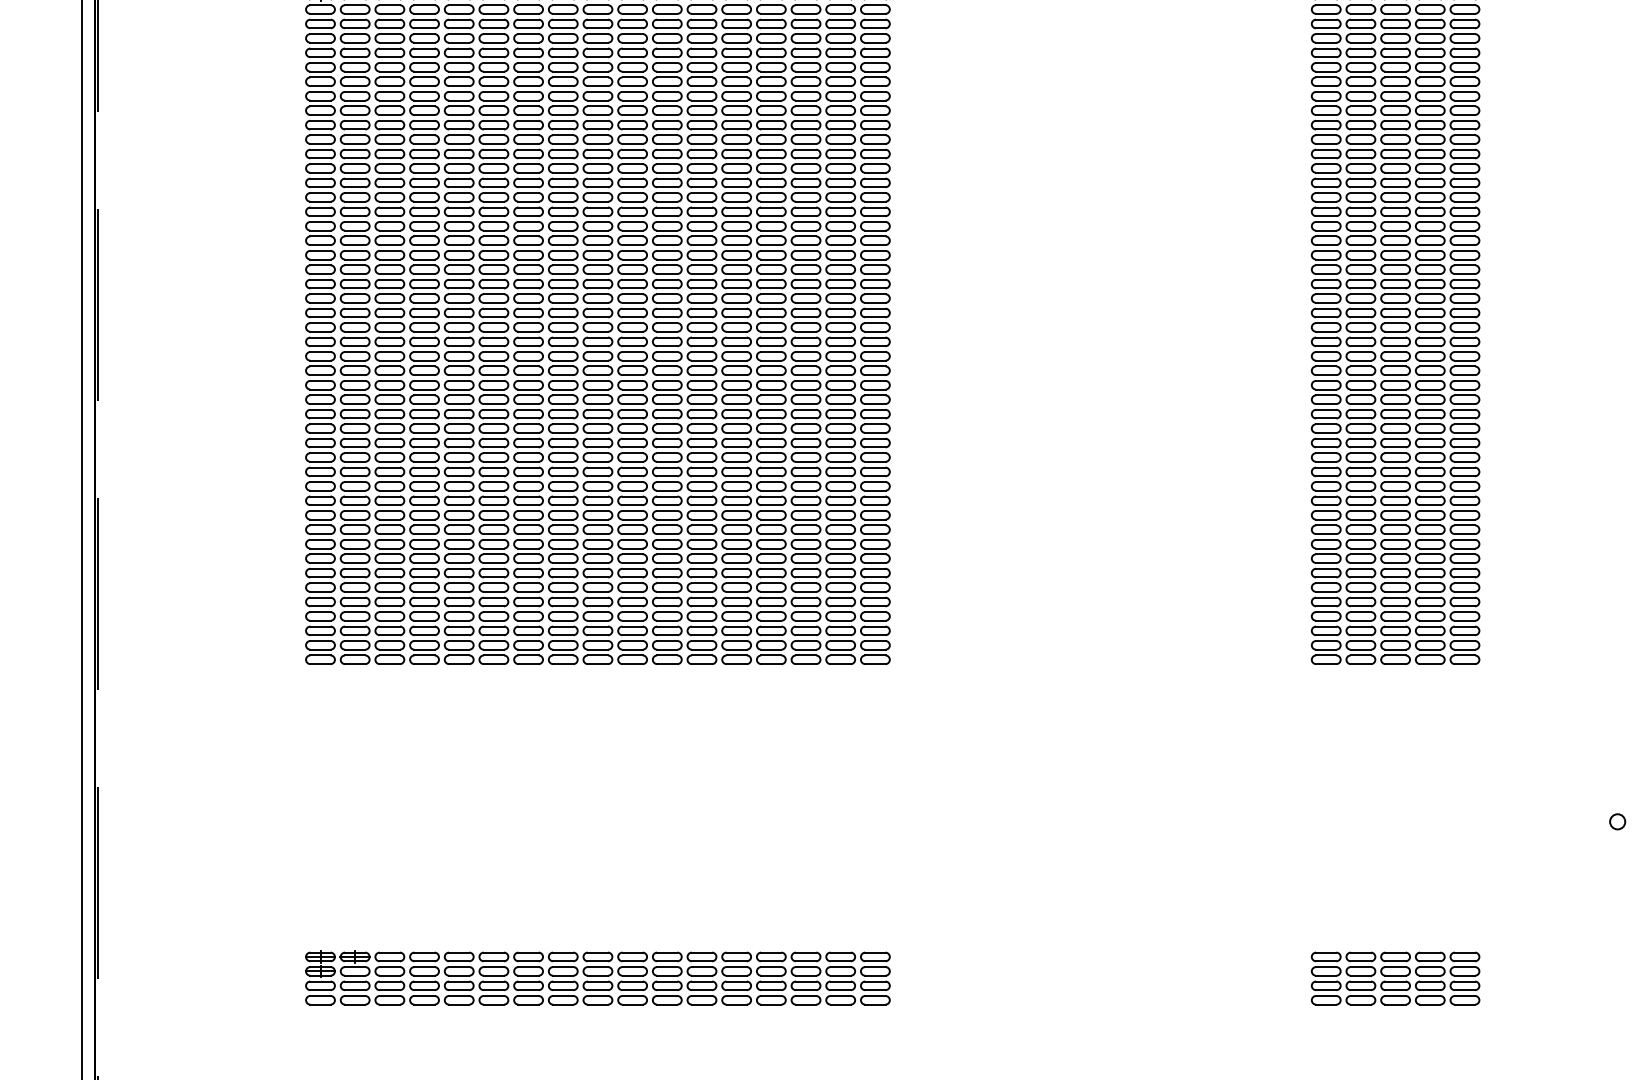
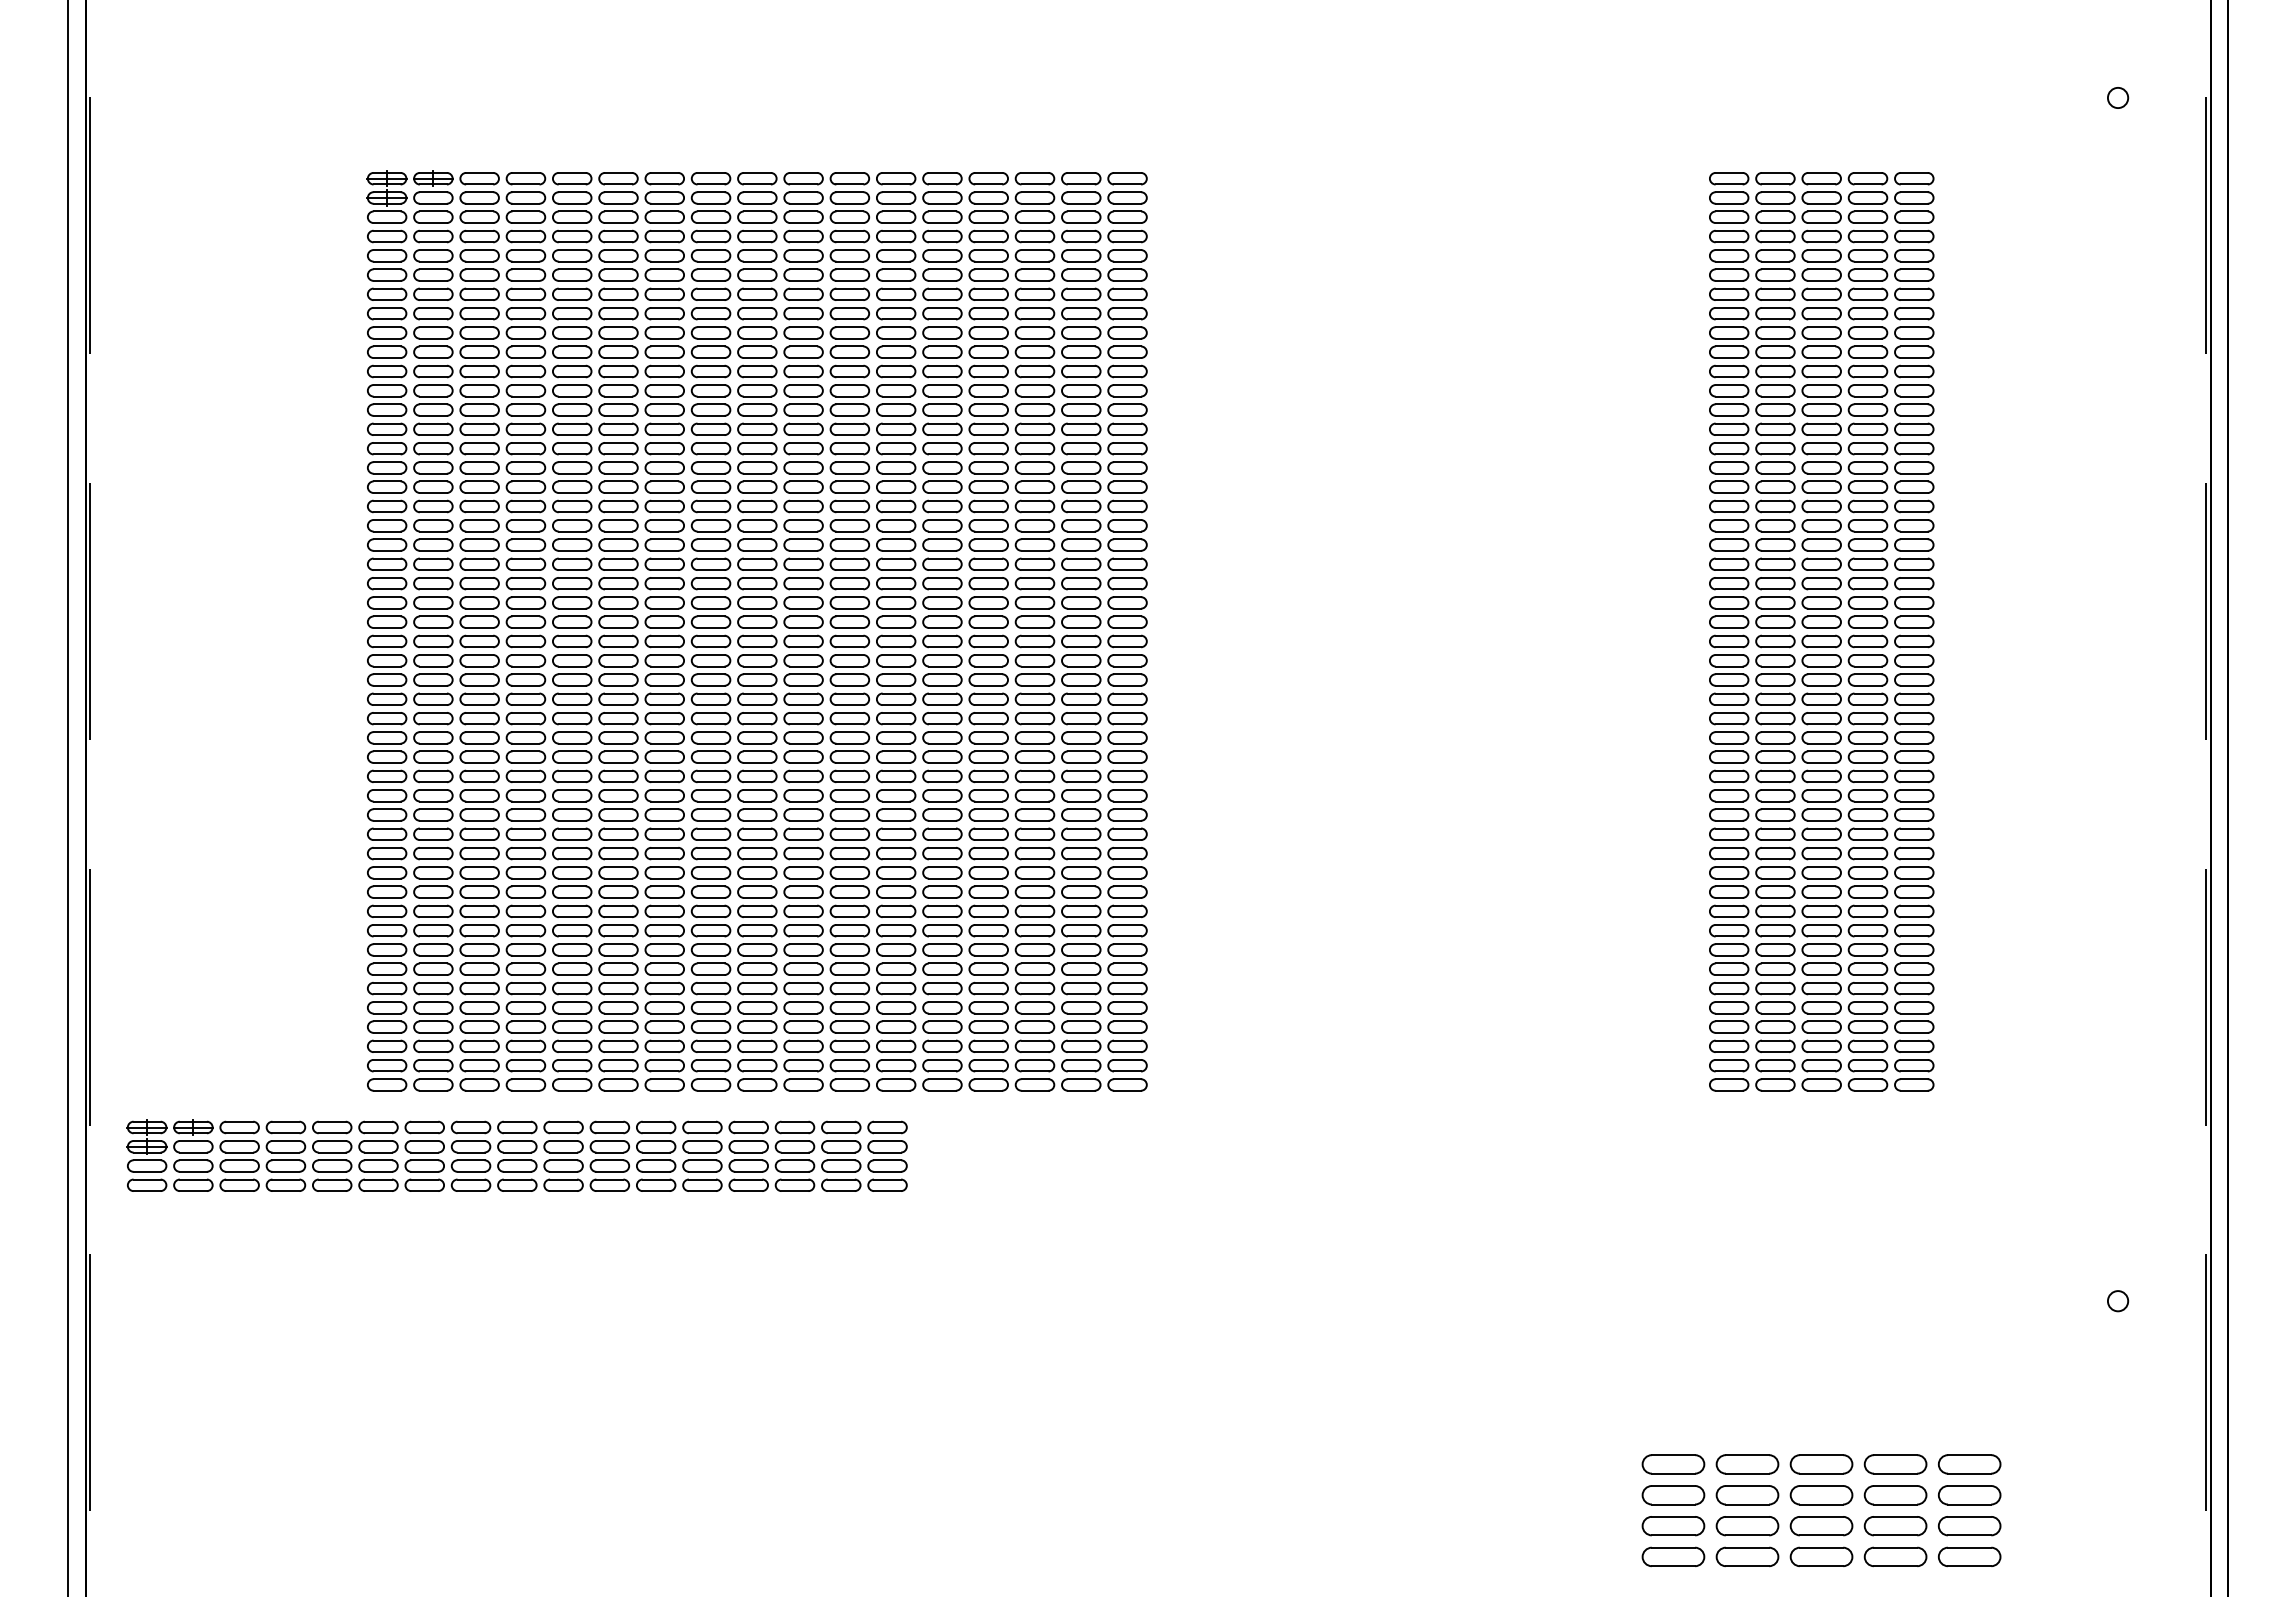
part: (597, 977) -> (516, 1155), moved
part: (1395, 977) -> (1821, 1509), size x1.6

